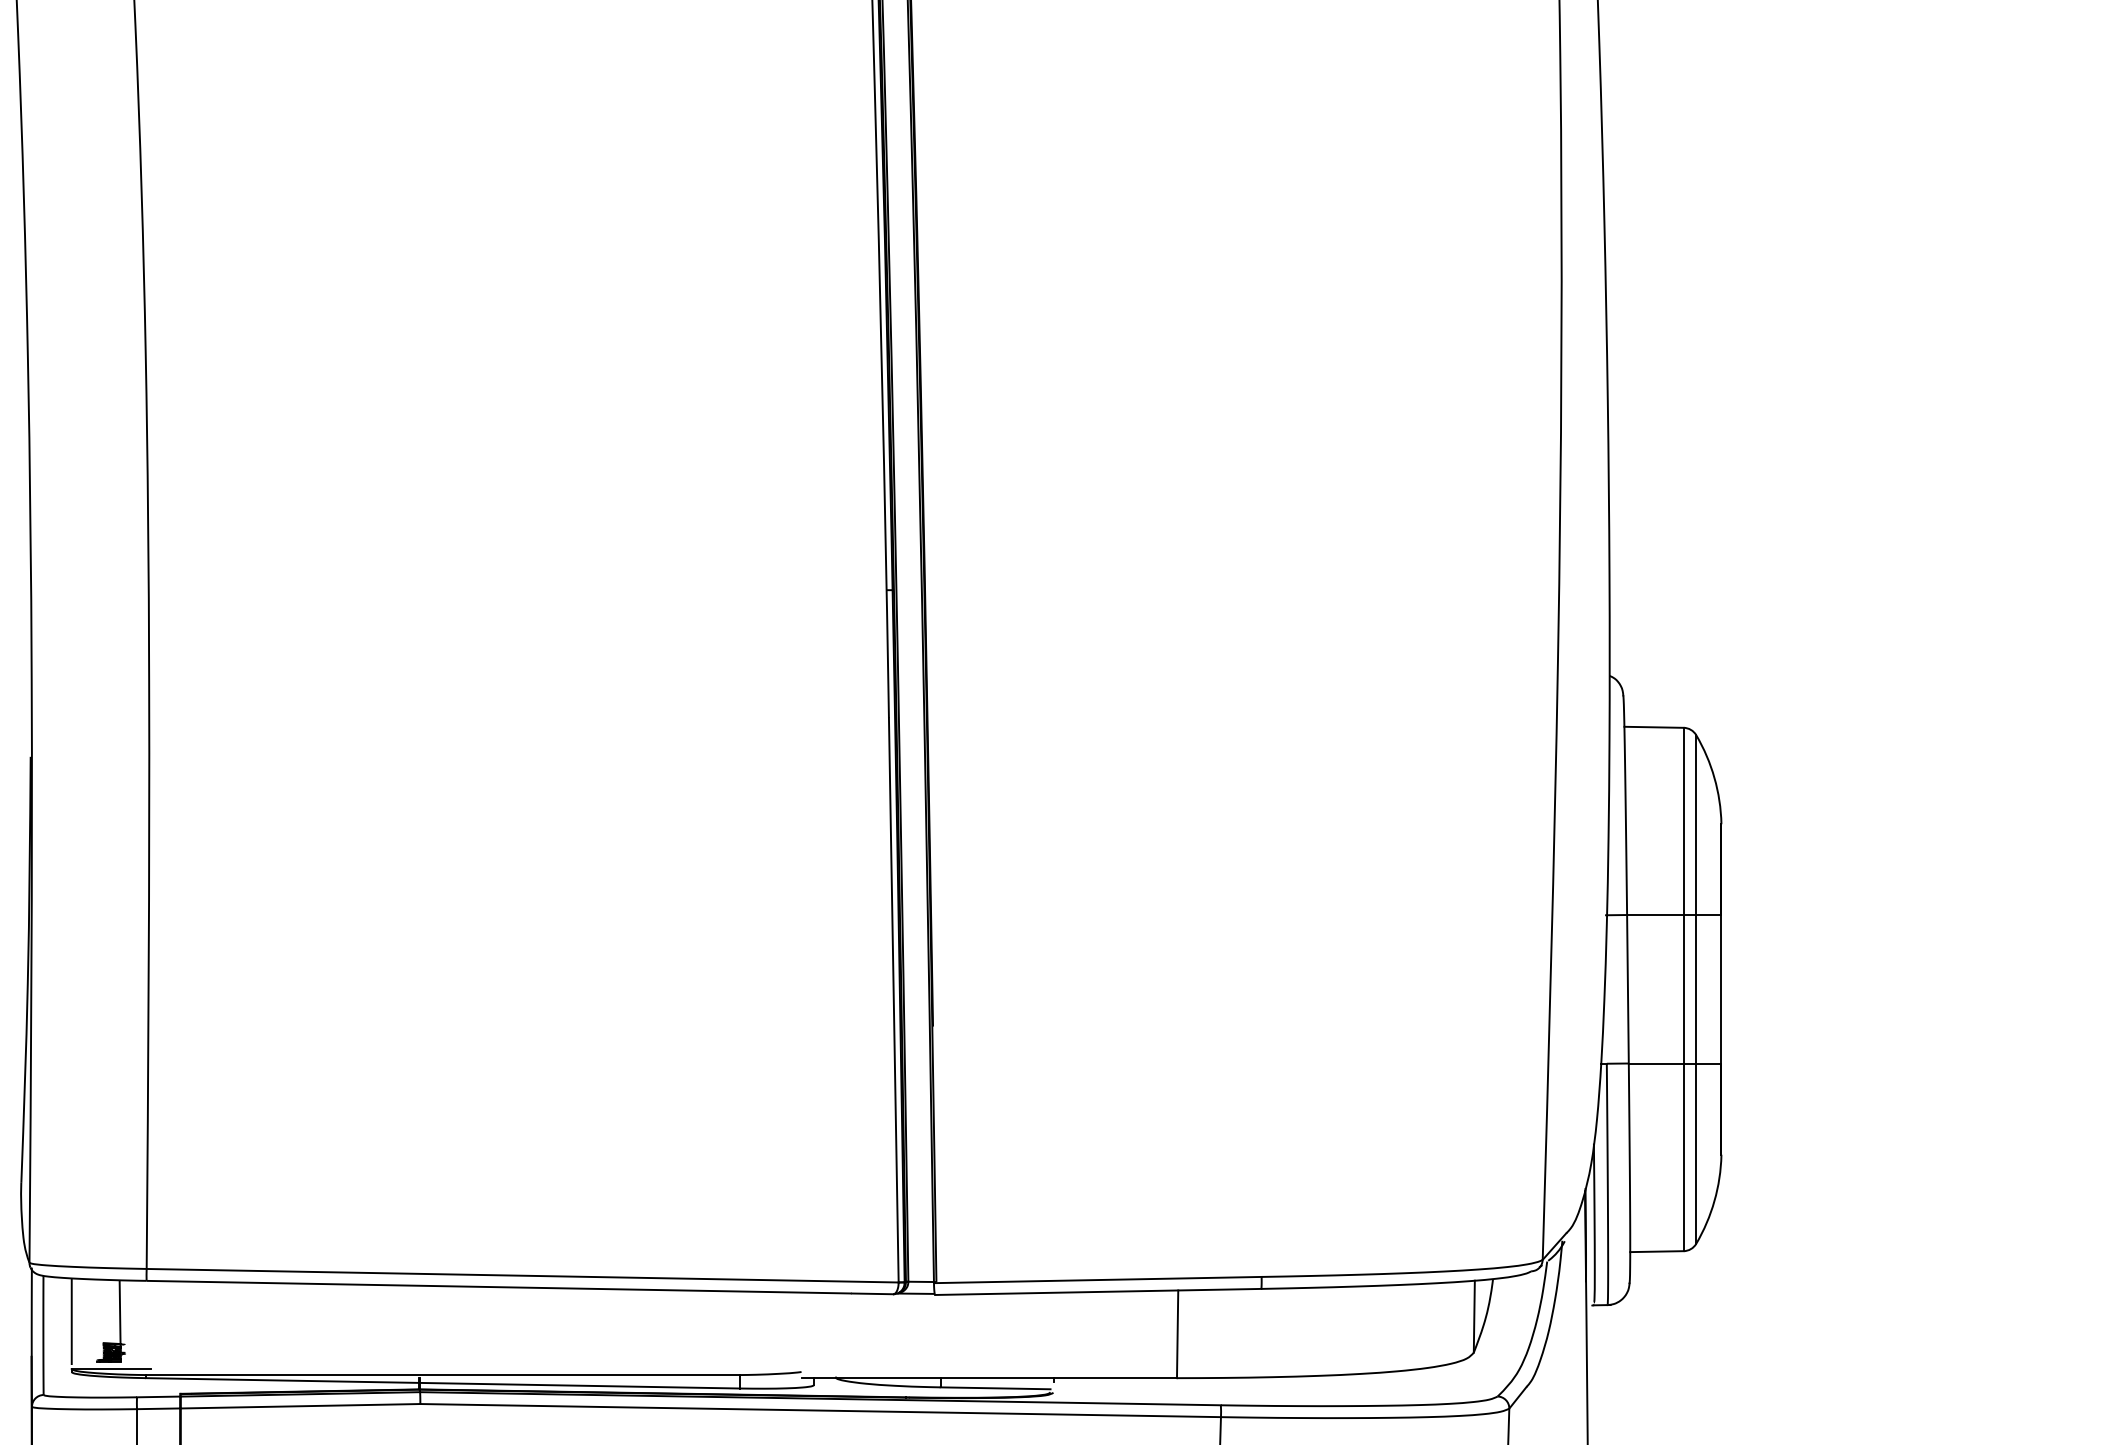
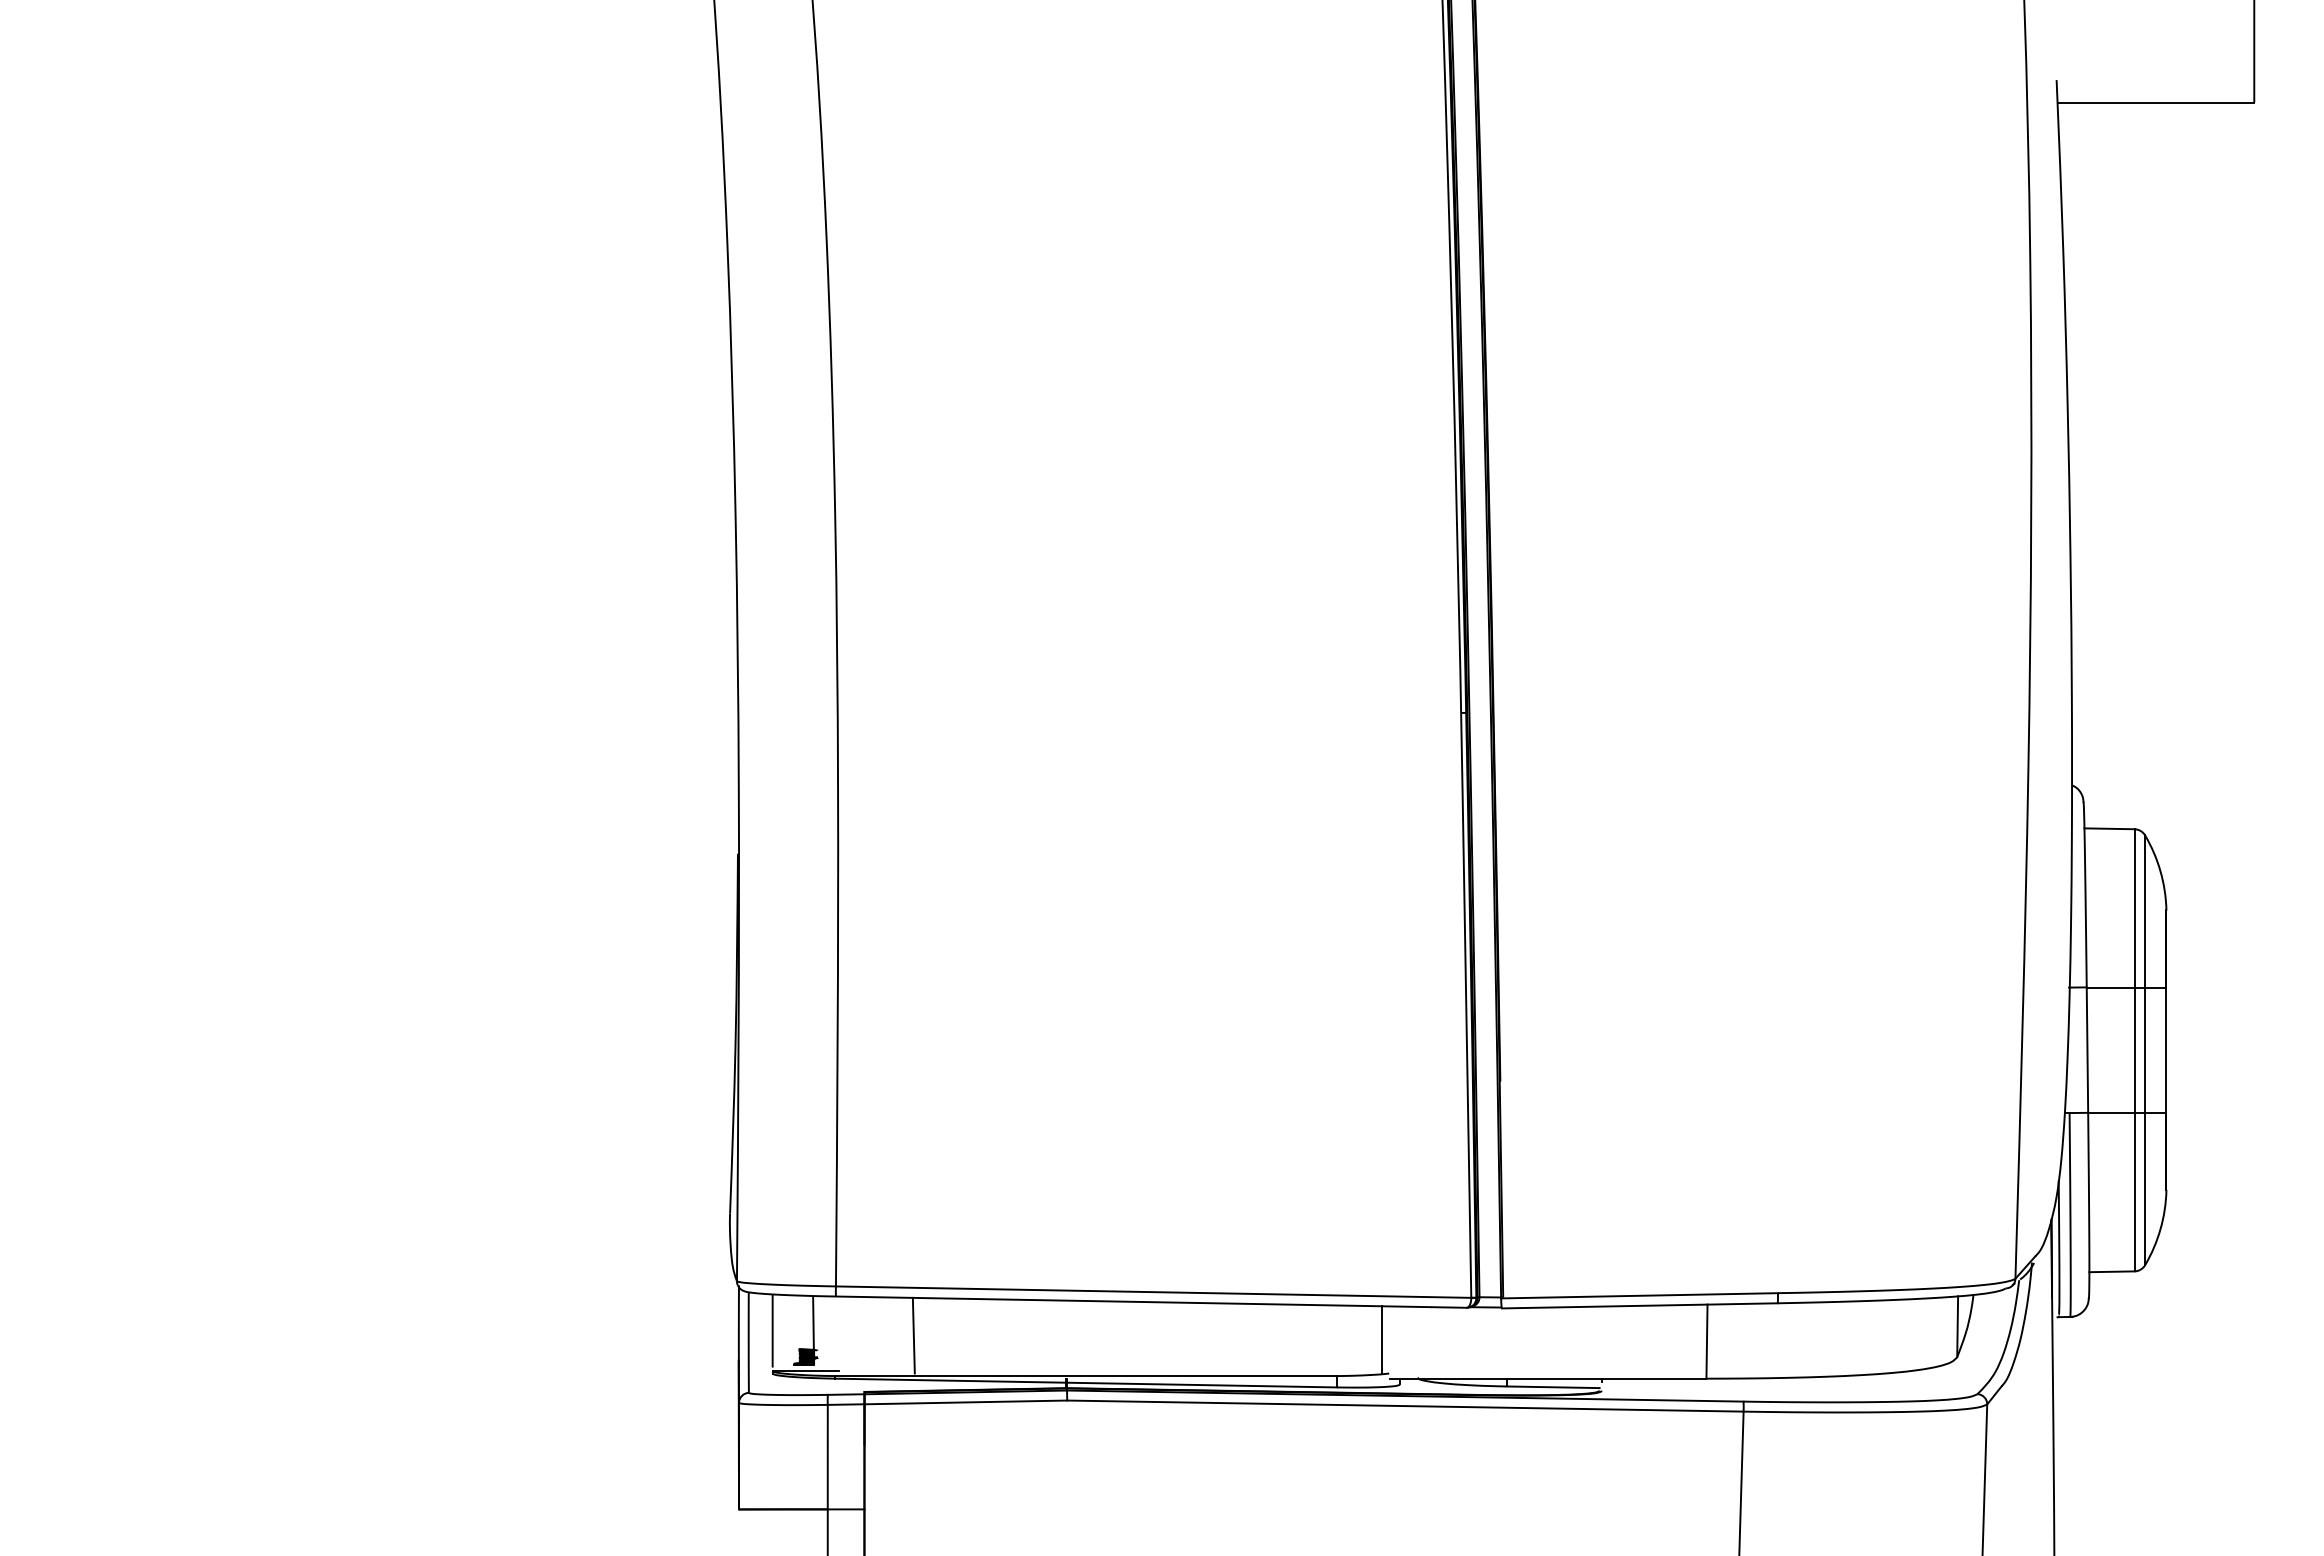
line: (238, 1327) -> (913, 1335), added
line: (792, 1331) -> (1381, 1339), added

